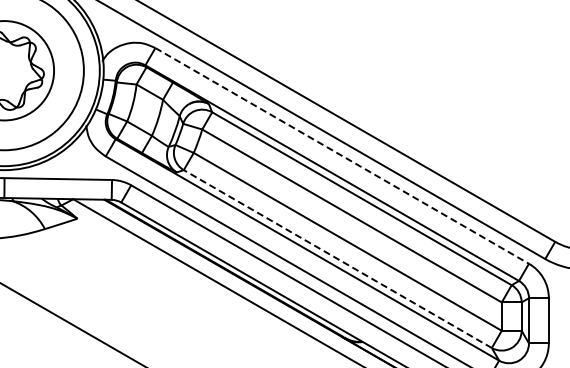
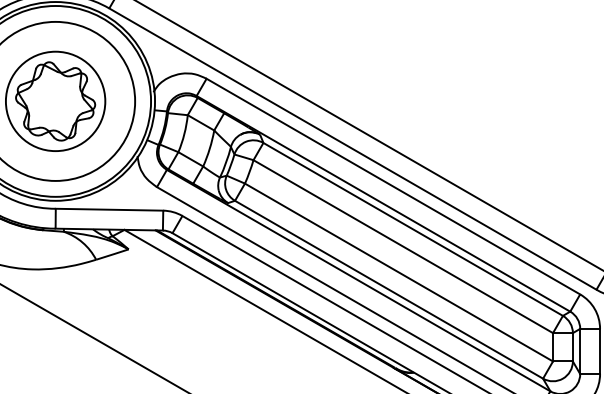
line: (342, 155) -> (393, 186), dashed -> solid
line: (338, 258) -> (389, 289), dashed -> solid

